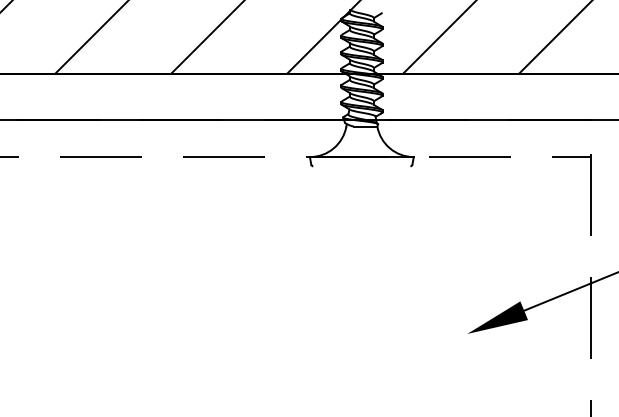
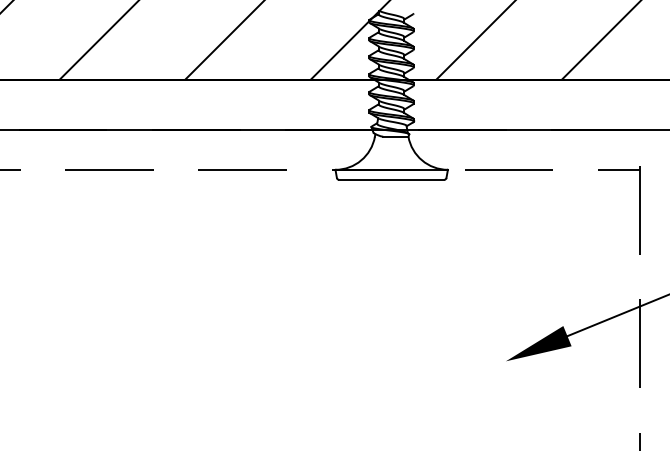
line: (361, 166) -> (391, 179), added

